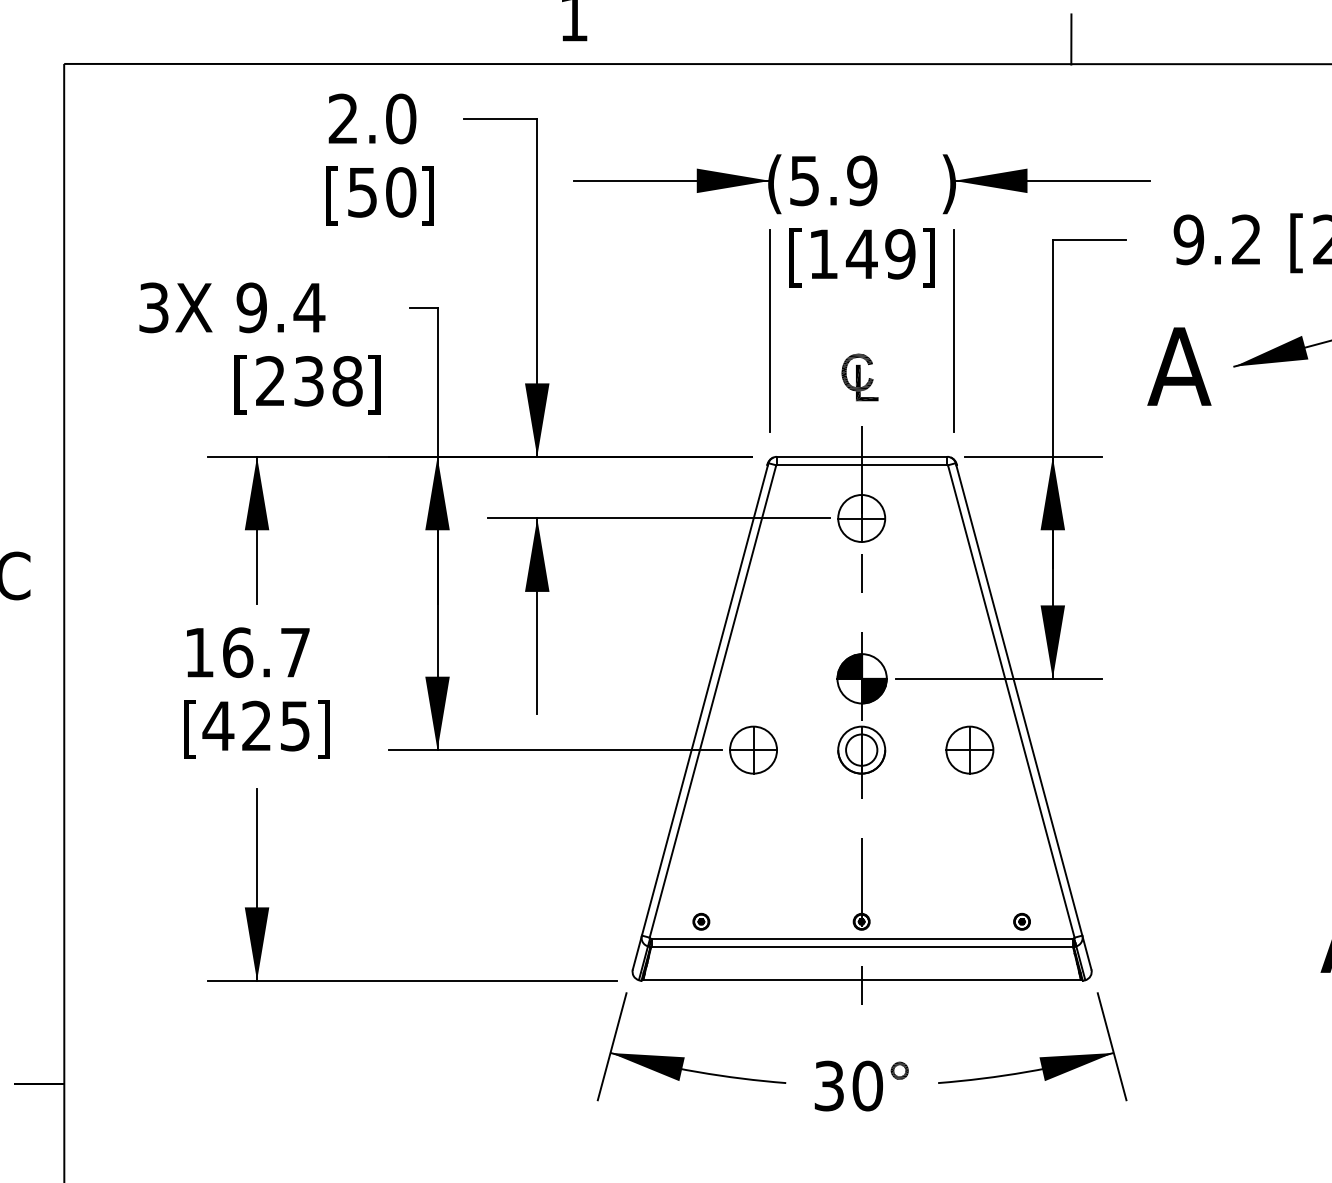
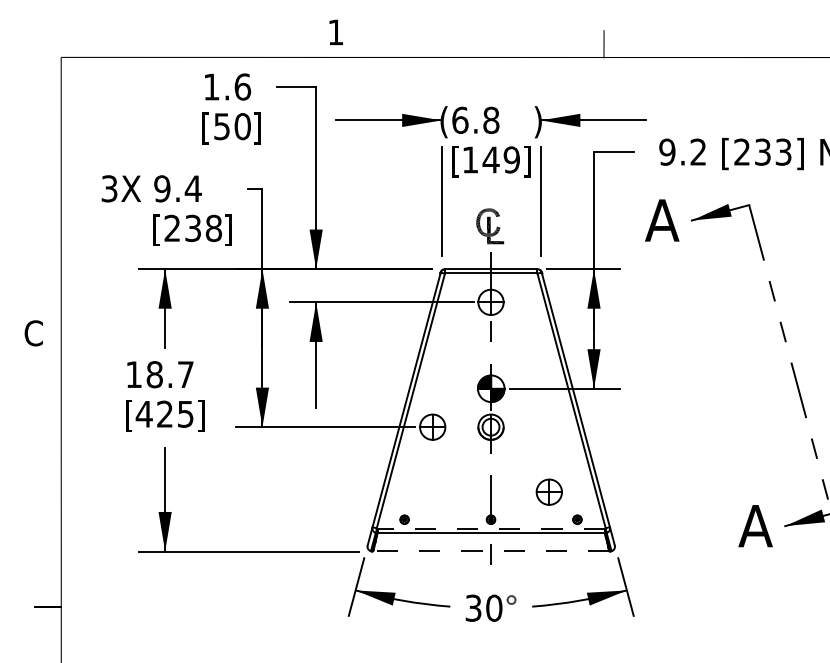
text: (372, 117) -> (227, 86), 2.0 -> 1.6
text: (832, 179) -> (475, 119), 5.9 -> 6.8
part: (858, 377) -> (489, 226), size x1.4
text: (237, 652) -> (154, 374), 16.7 -> 18.7
part: (968, 748) -> (548, 491), moved
line: (860, 938) -> (490, 528), solid -> dashed
line: (862, 980) -> (491, 551), solid -> dashed

